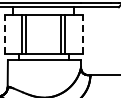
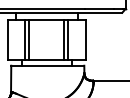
line: (5, 33) -> (8, 39), dashed -> solid
line: (82, 33) -> (85, 39), dashed -> solid

